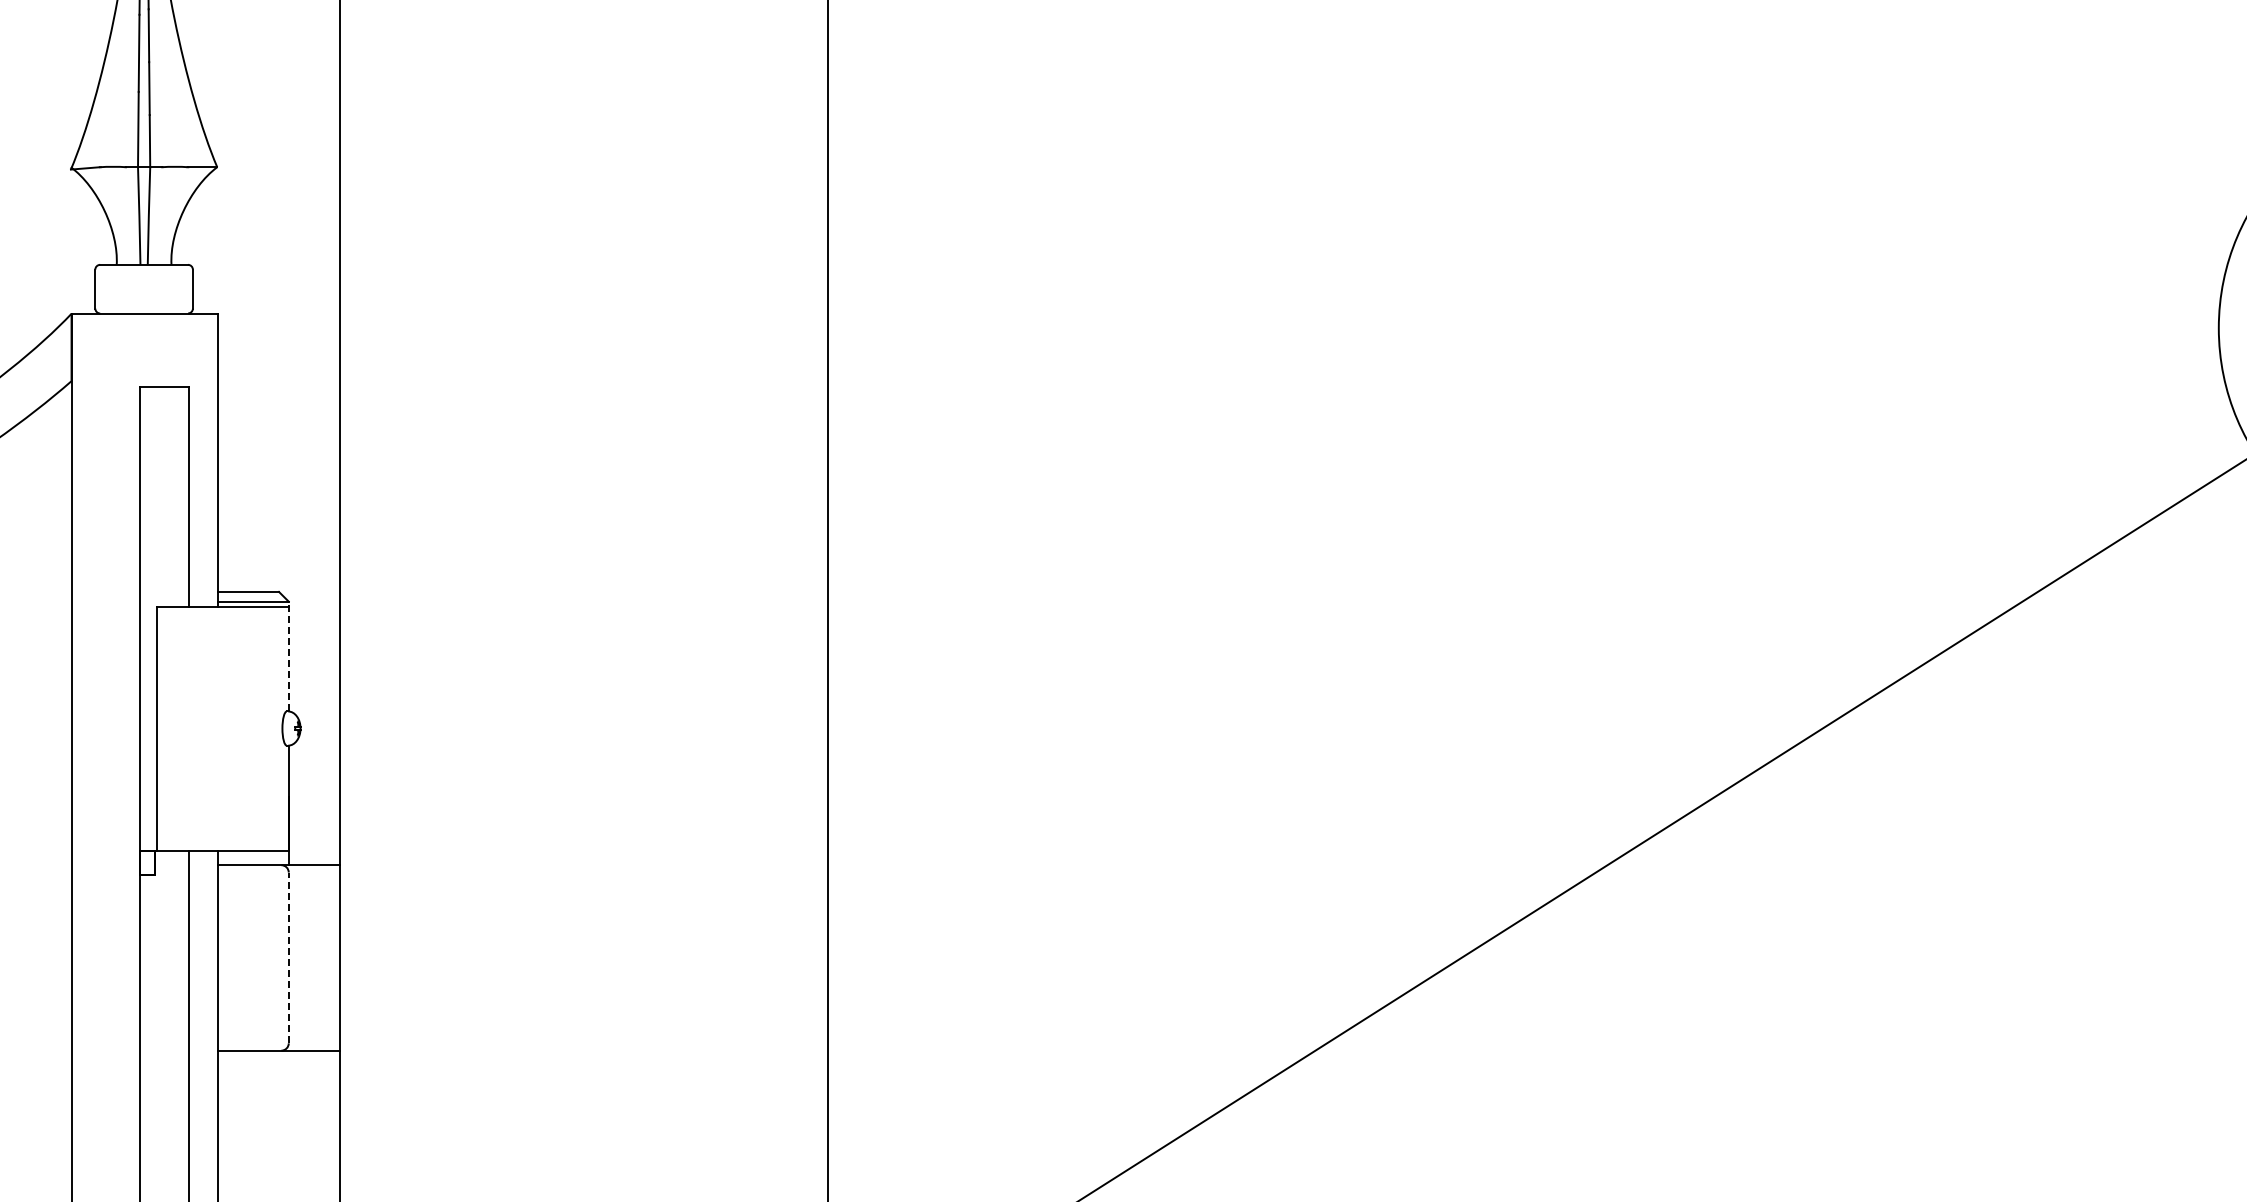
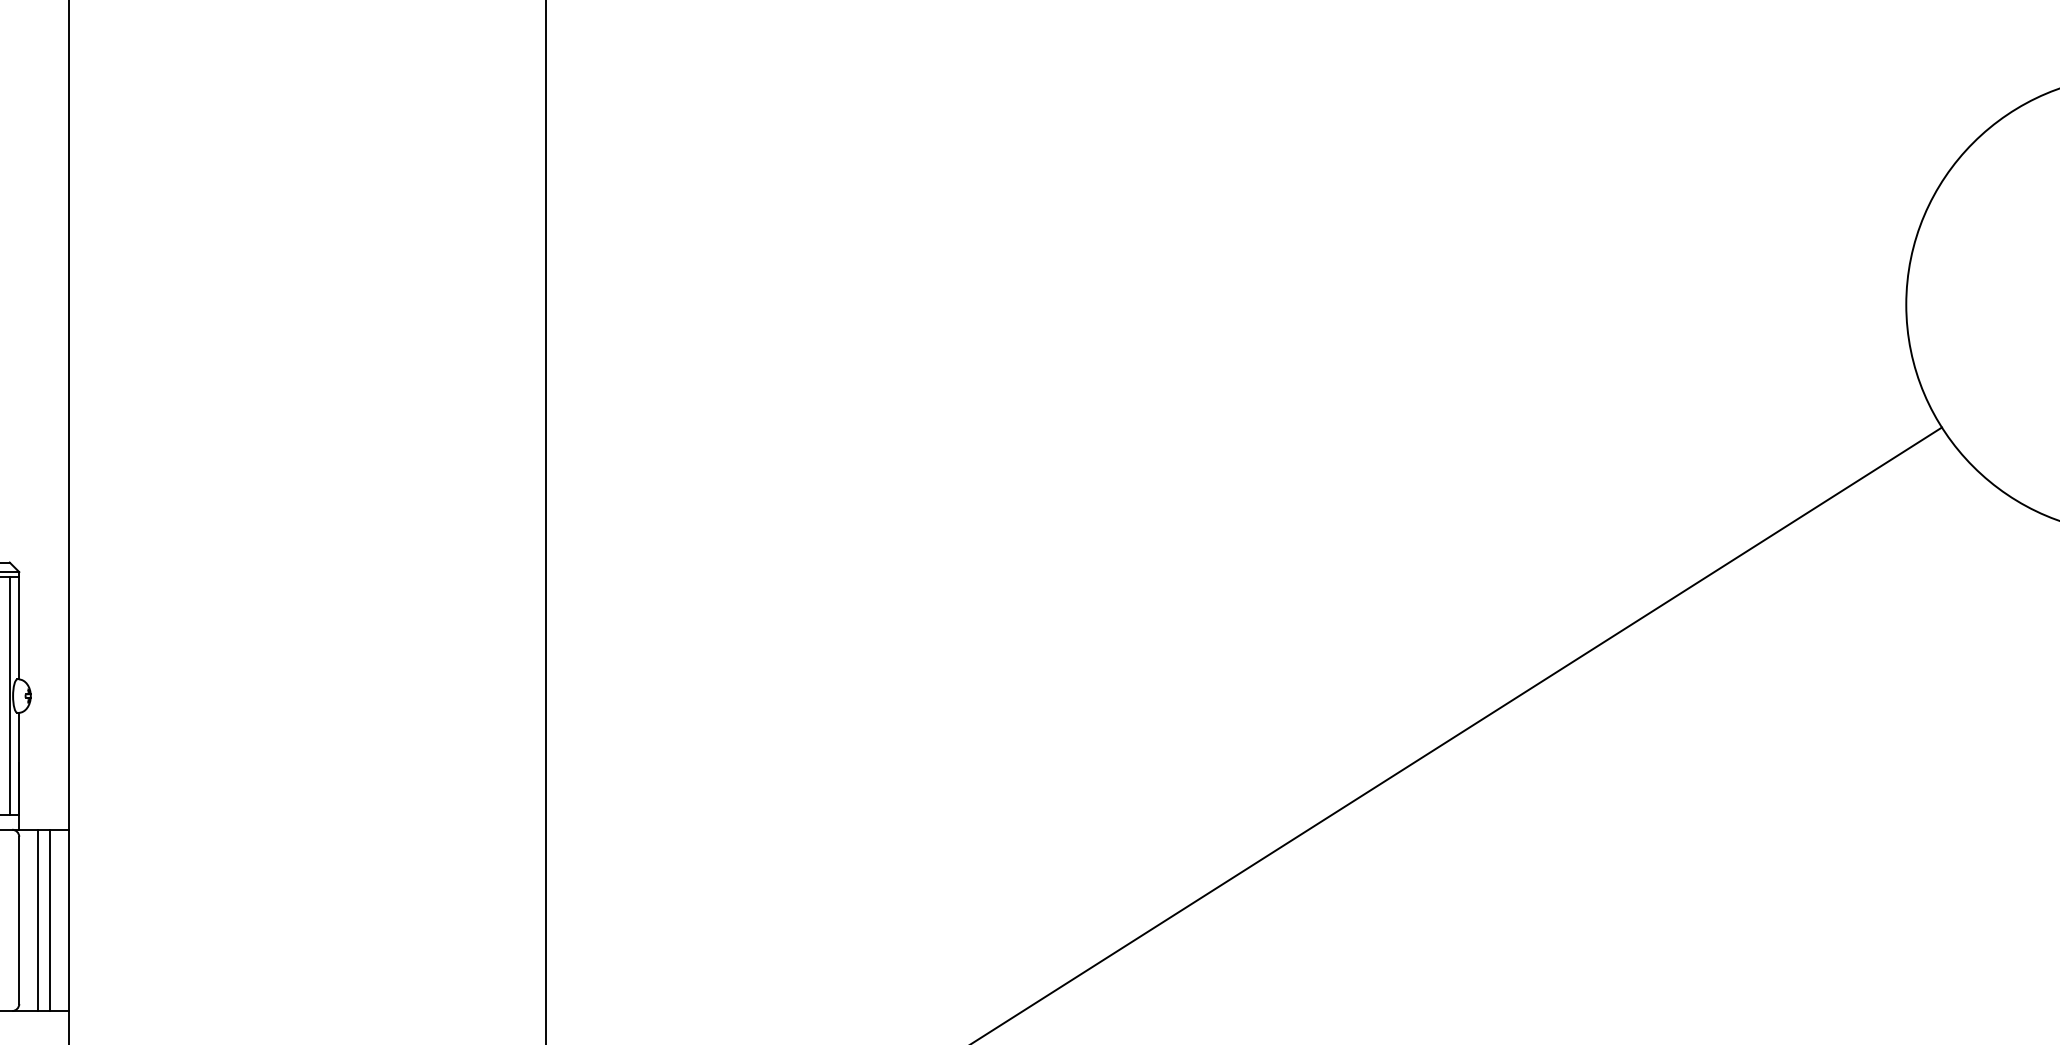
line: (288, 656) -> (19, 625), dashed -> solid
line: (279, 728) -> (10, 696), added
line: (288, 957) -> (19, 919), dashed -> solid
line: (308, 957) -> (38, 919), added
line: (320, 957) -> (50, 919), added

